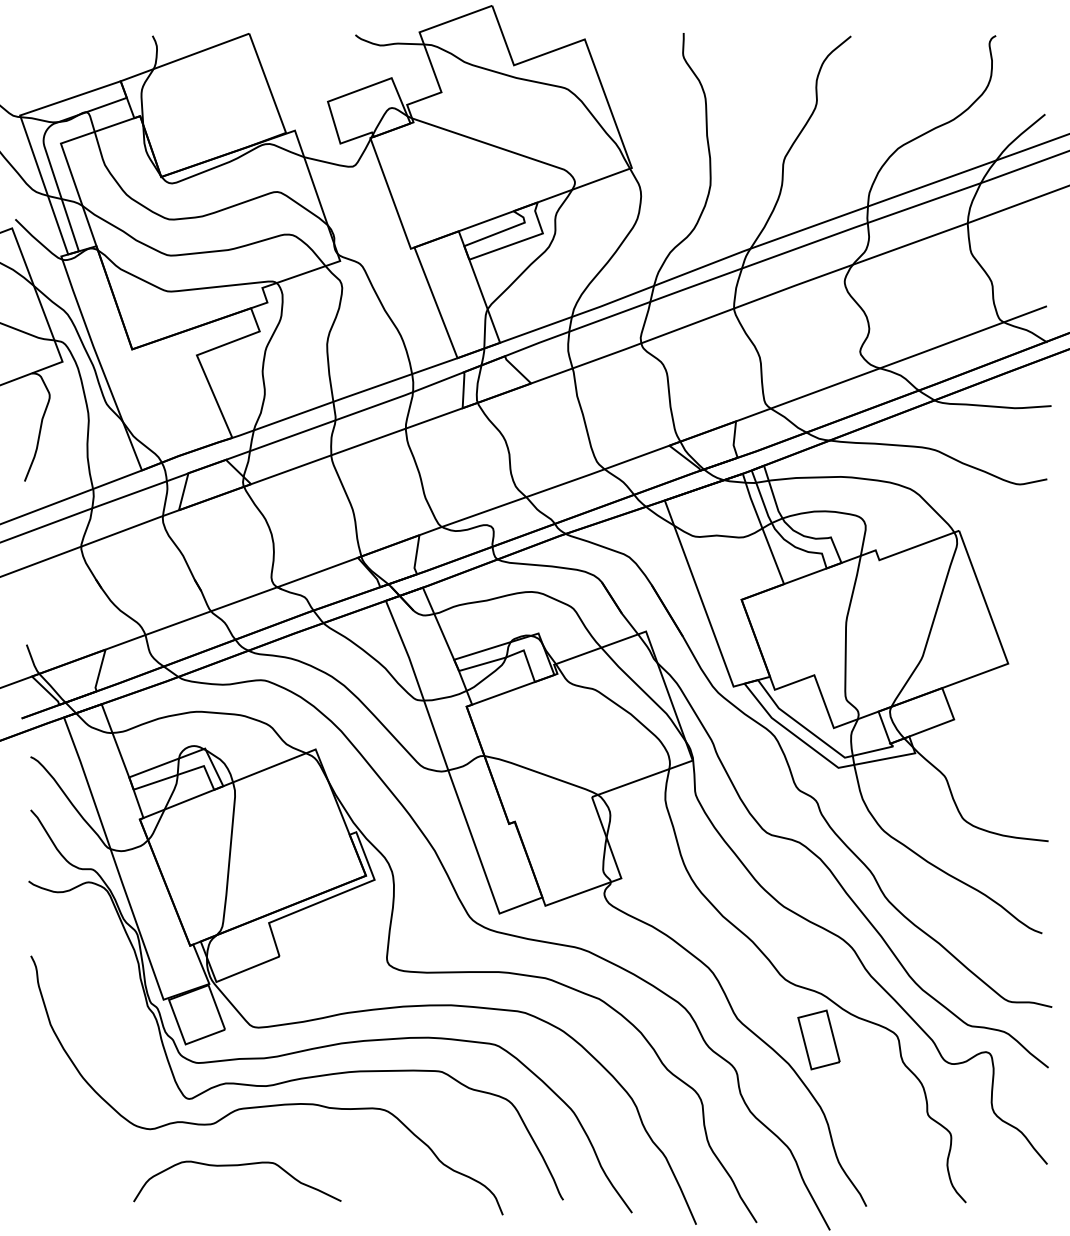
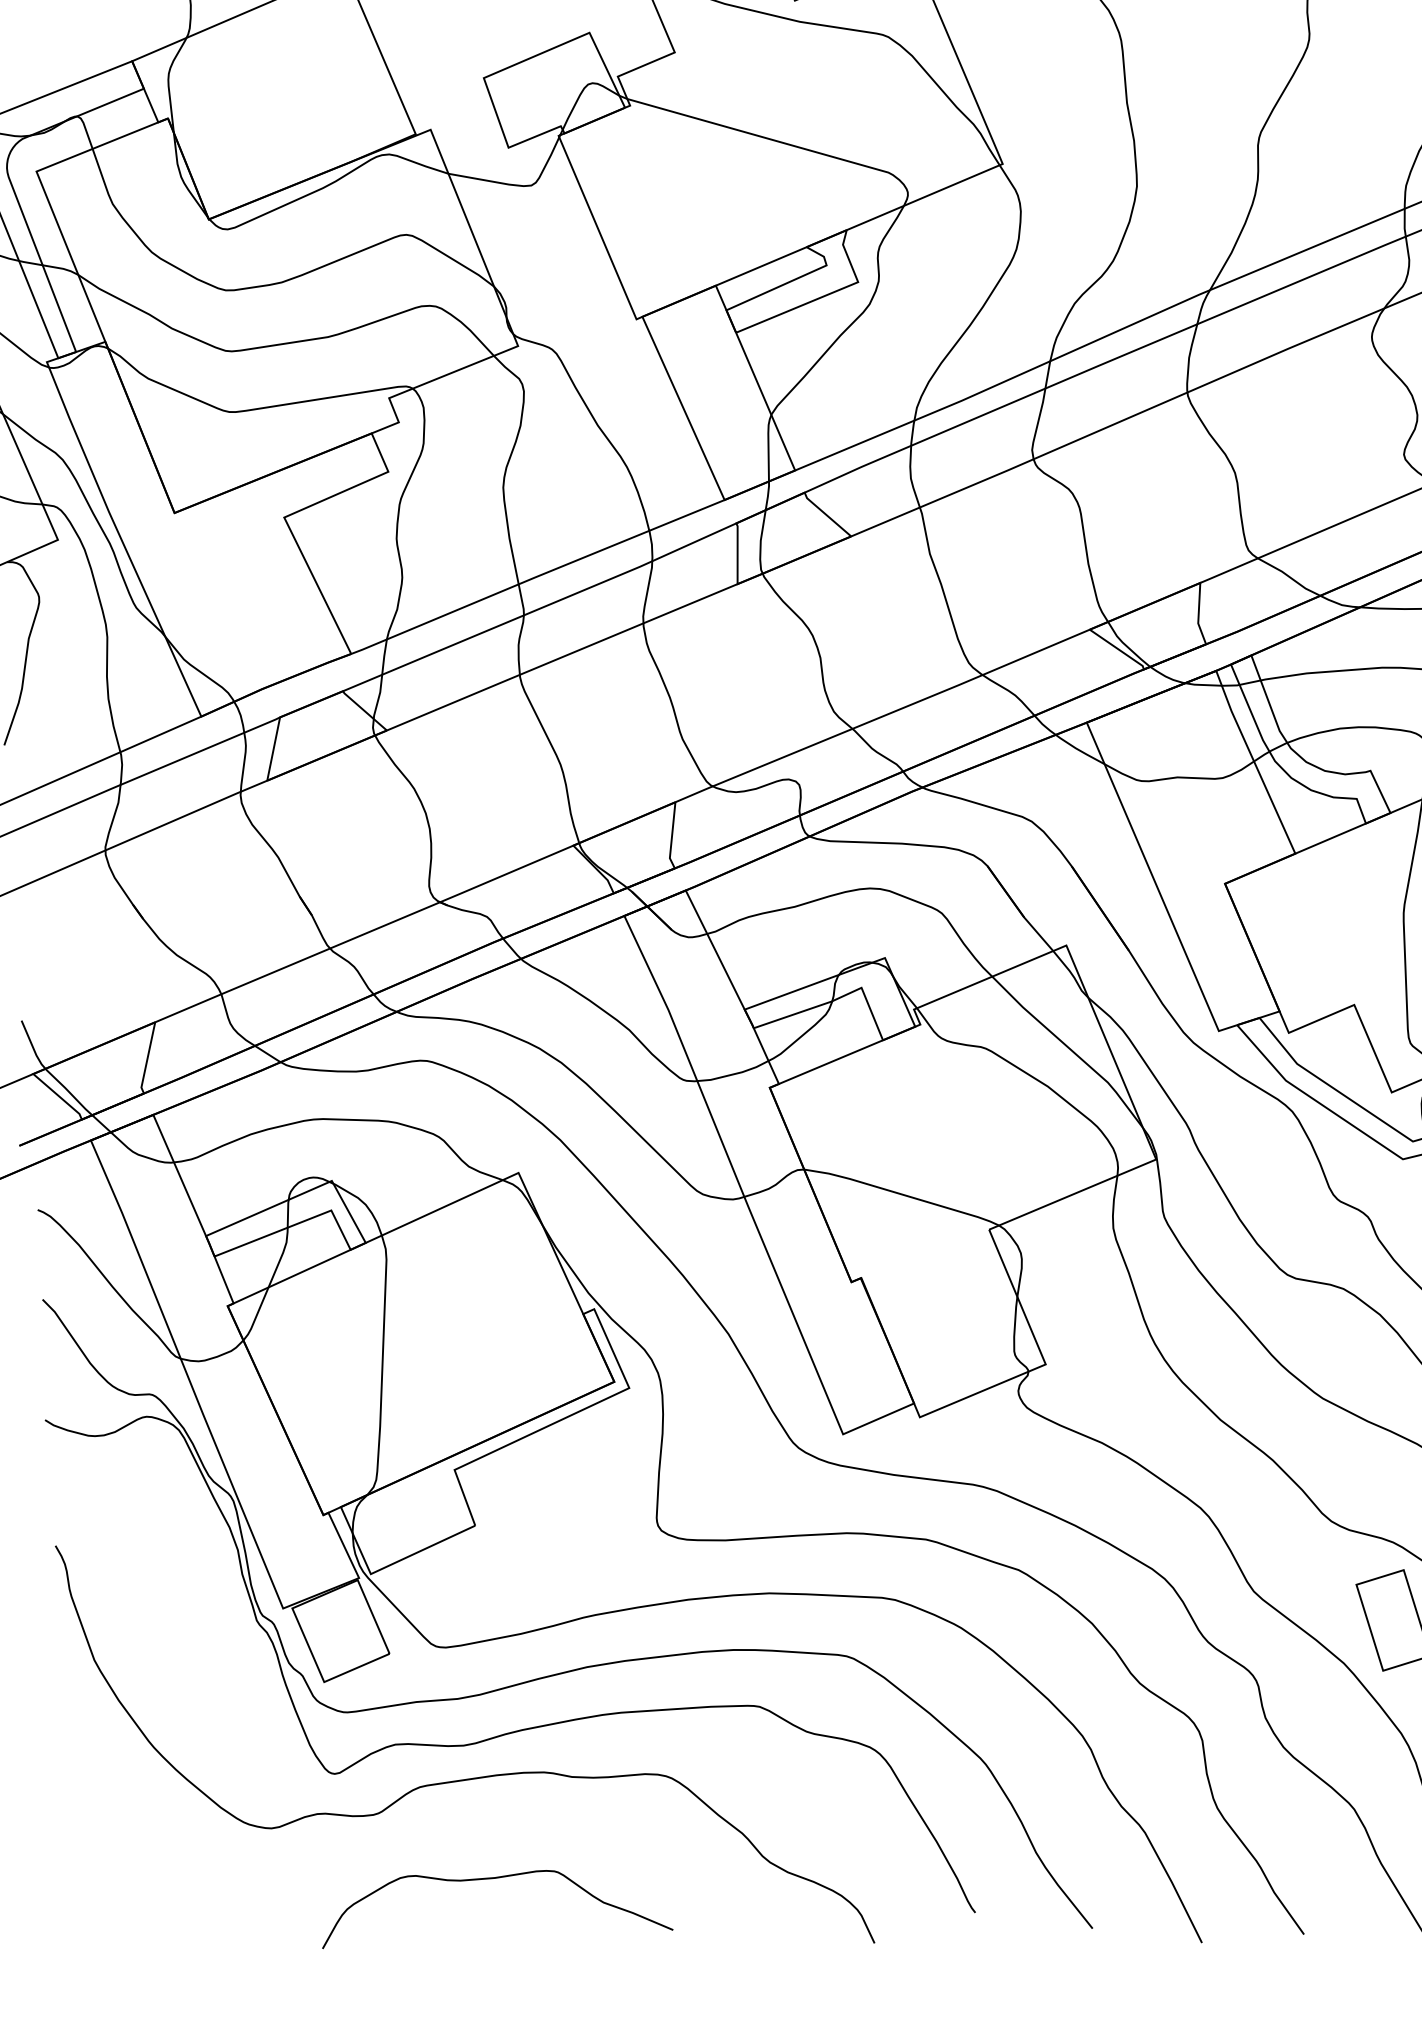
curve: (237, 1166) -> (494, 1880), moved

